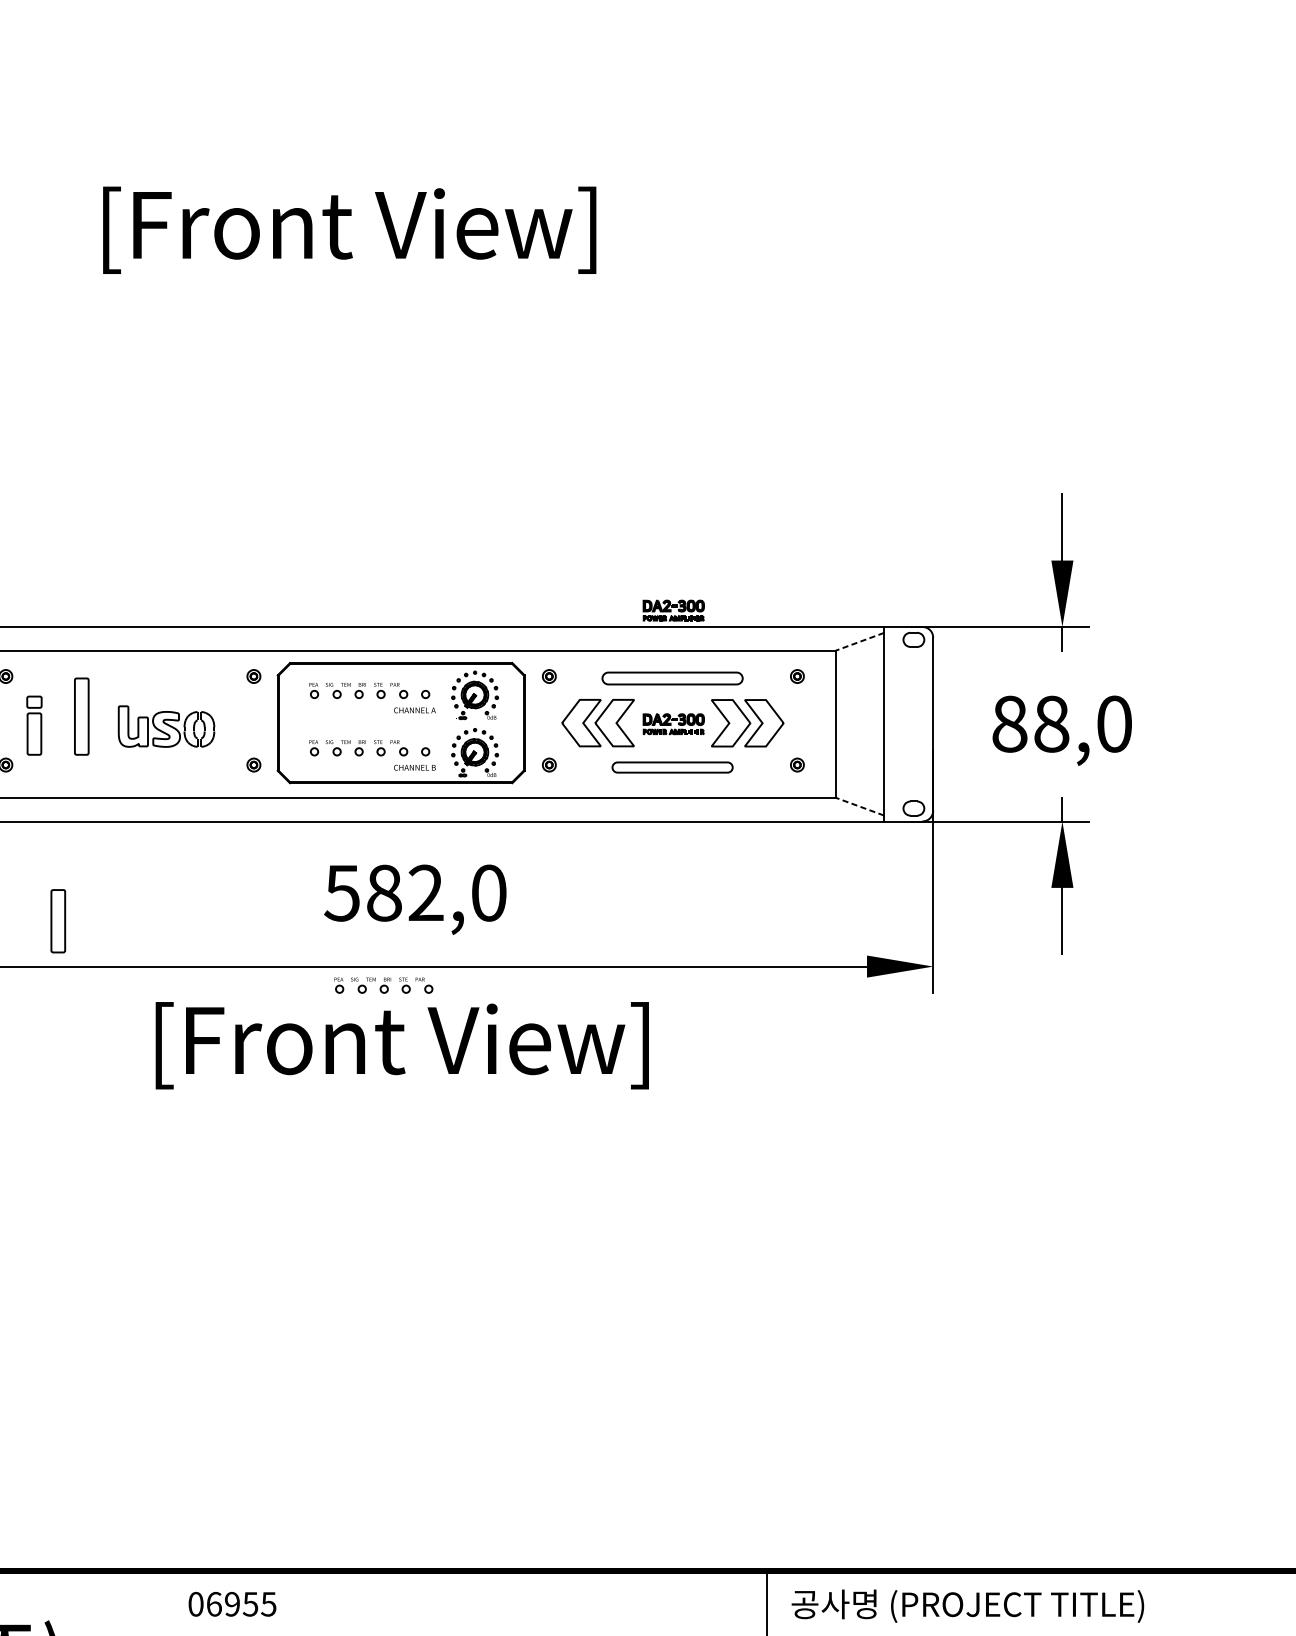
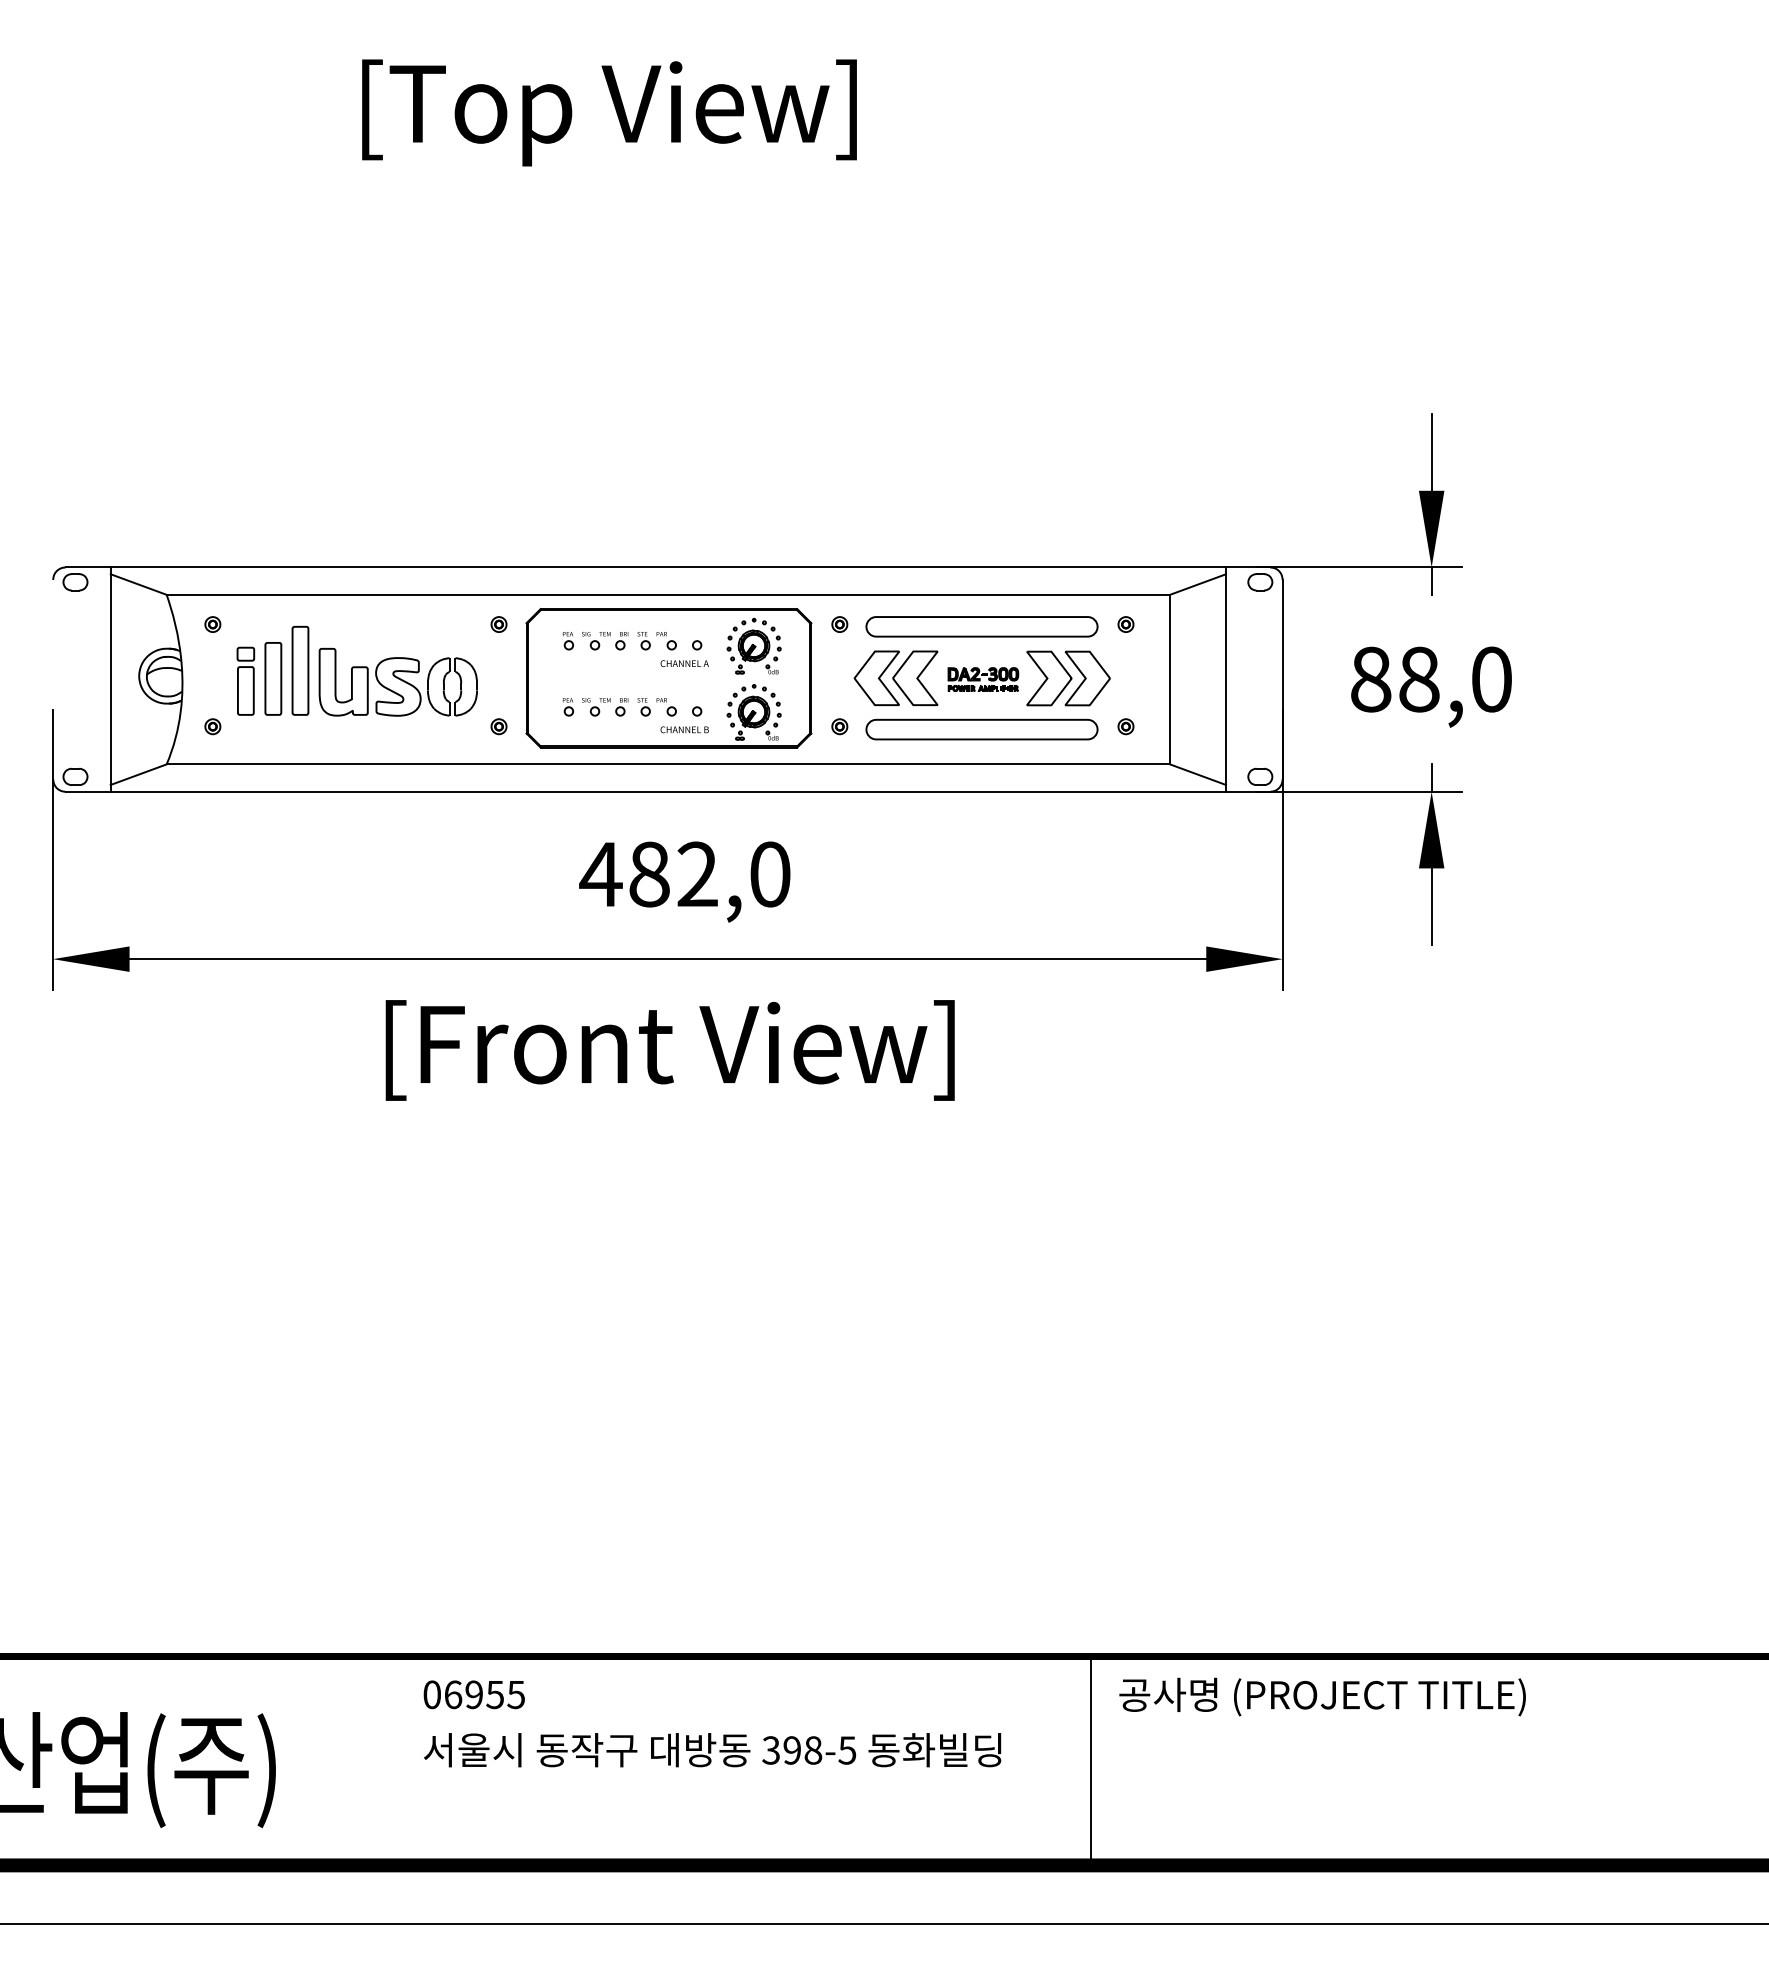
text: (349, 232) -> (609, 112), [Front View] -> [Top View]
part: (673, 610) -> (983, 548), removed
line: (860, 641) -> (1198, 584), dashed -> solid
part: (672, 678) -> (981, 626), size x1.43
part: (165, 726) -> (397, 682), size x1.43
part: (672, 767) -> (981, 729), size x1.67
line: (860, 806) -> (1198, 774), dashed -> solid
text: (341, 893) -> (600, 874), 582,0 -> 482,0
part: (58, 920) -> (273, 678), moved
part: (383, 985) -> (648, 981), removed

